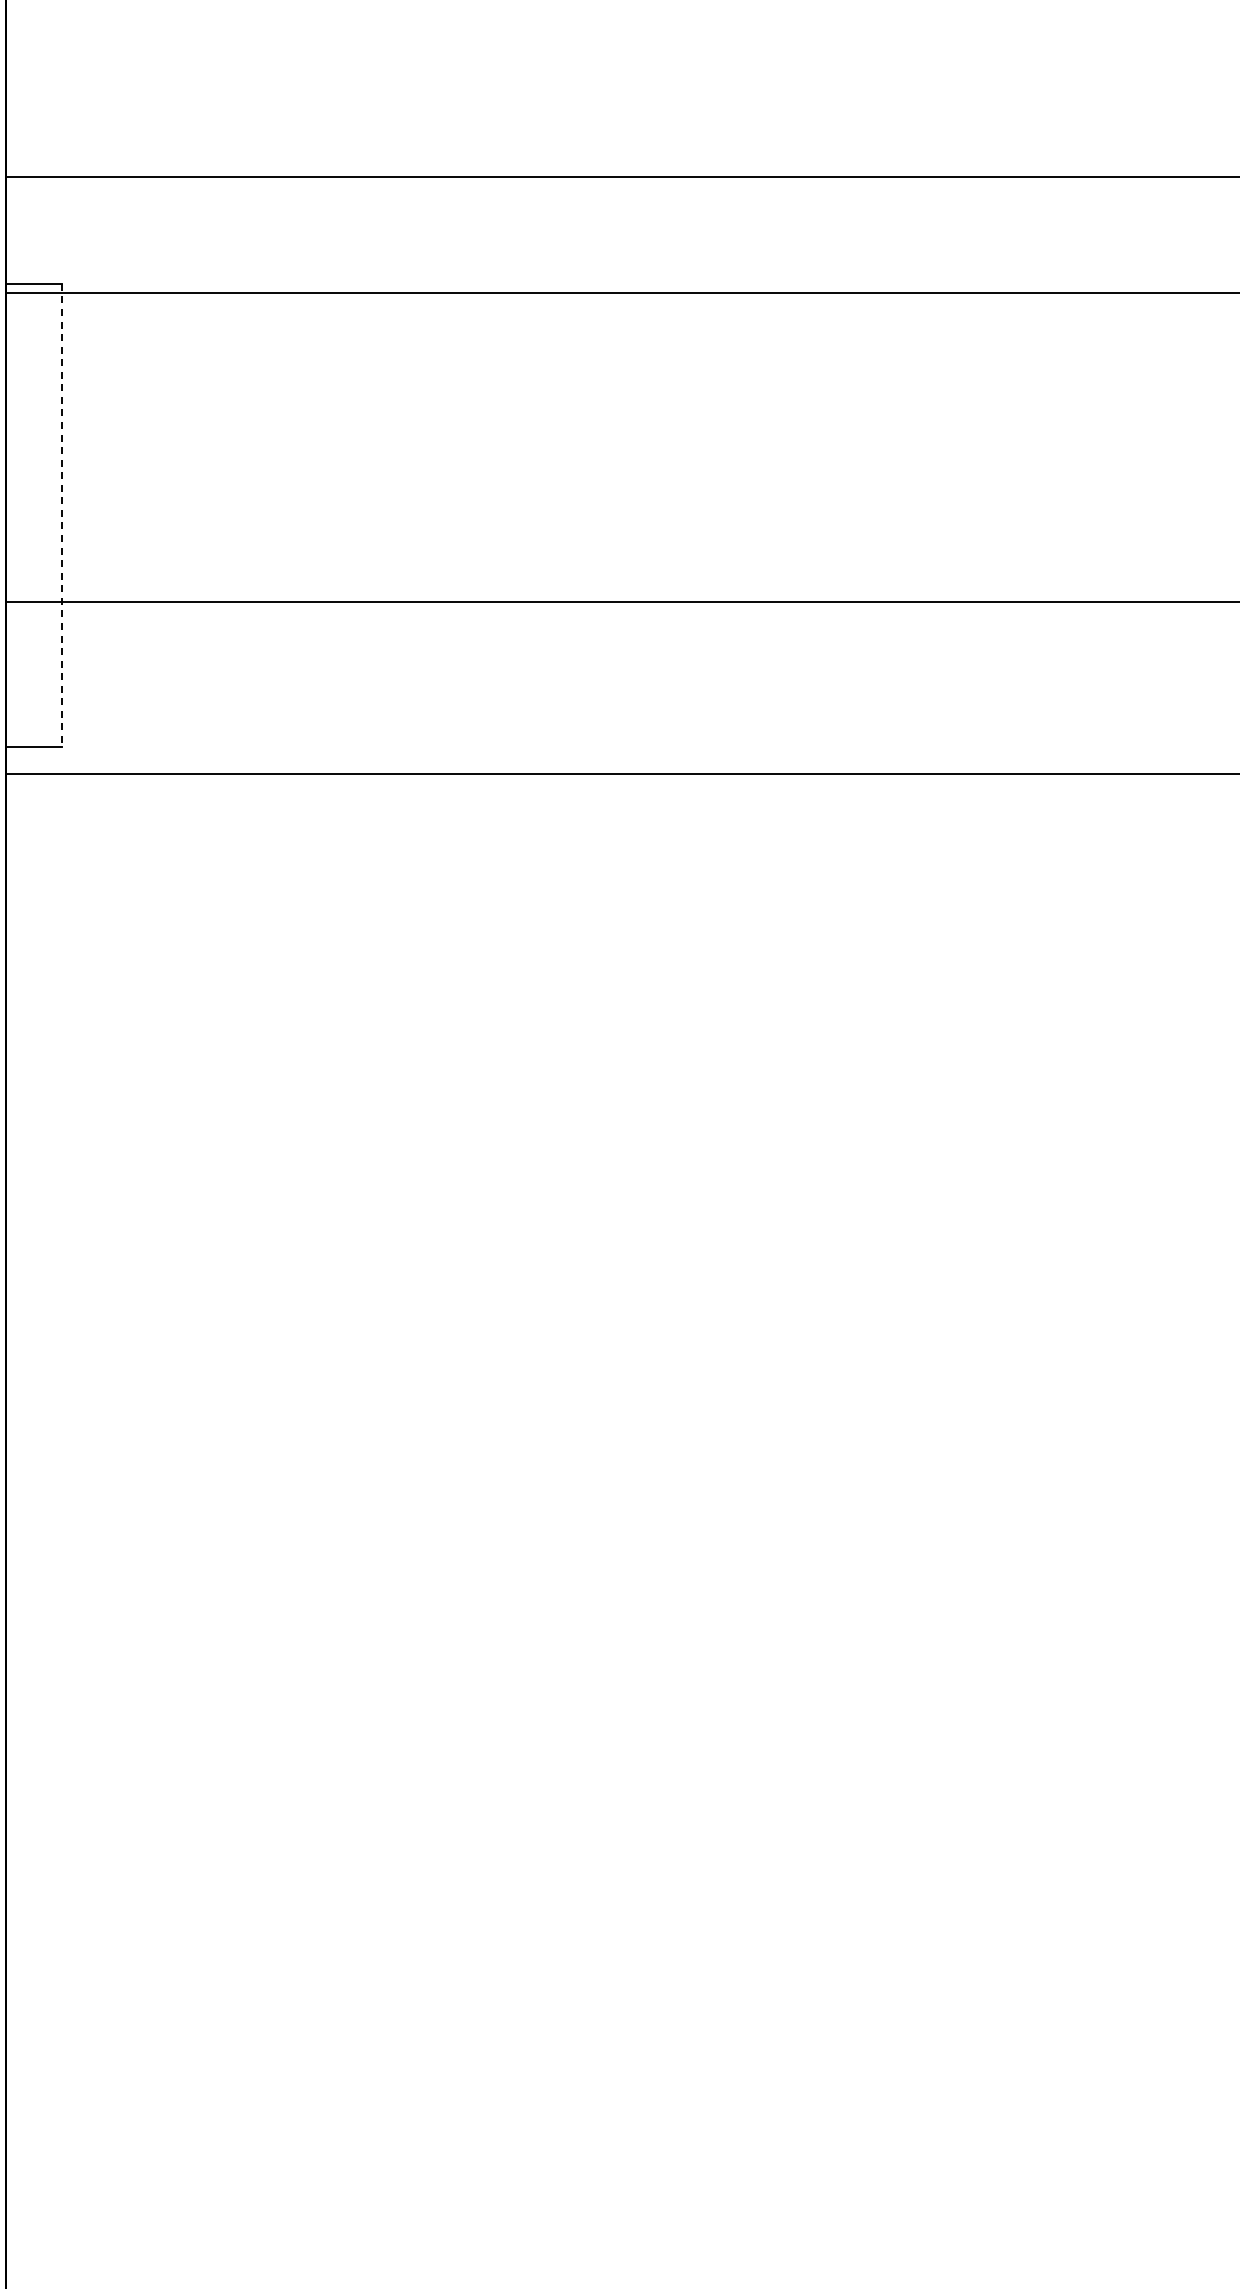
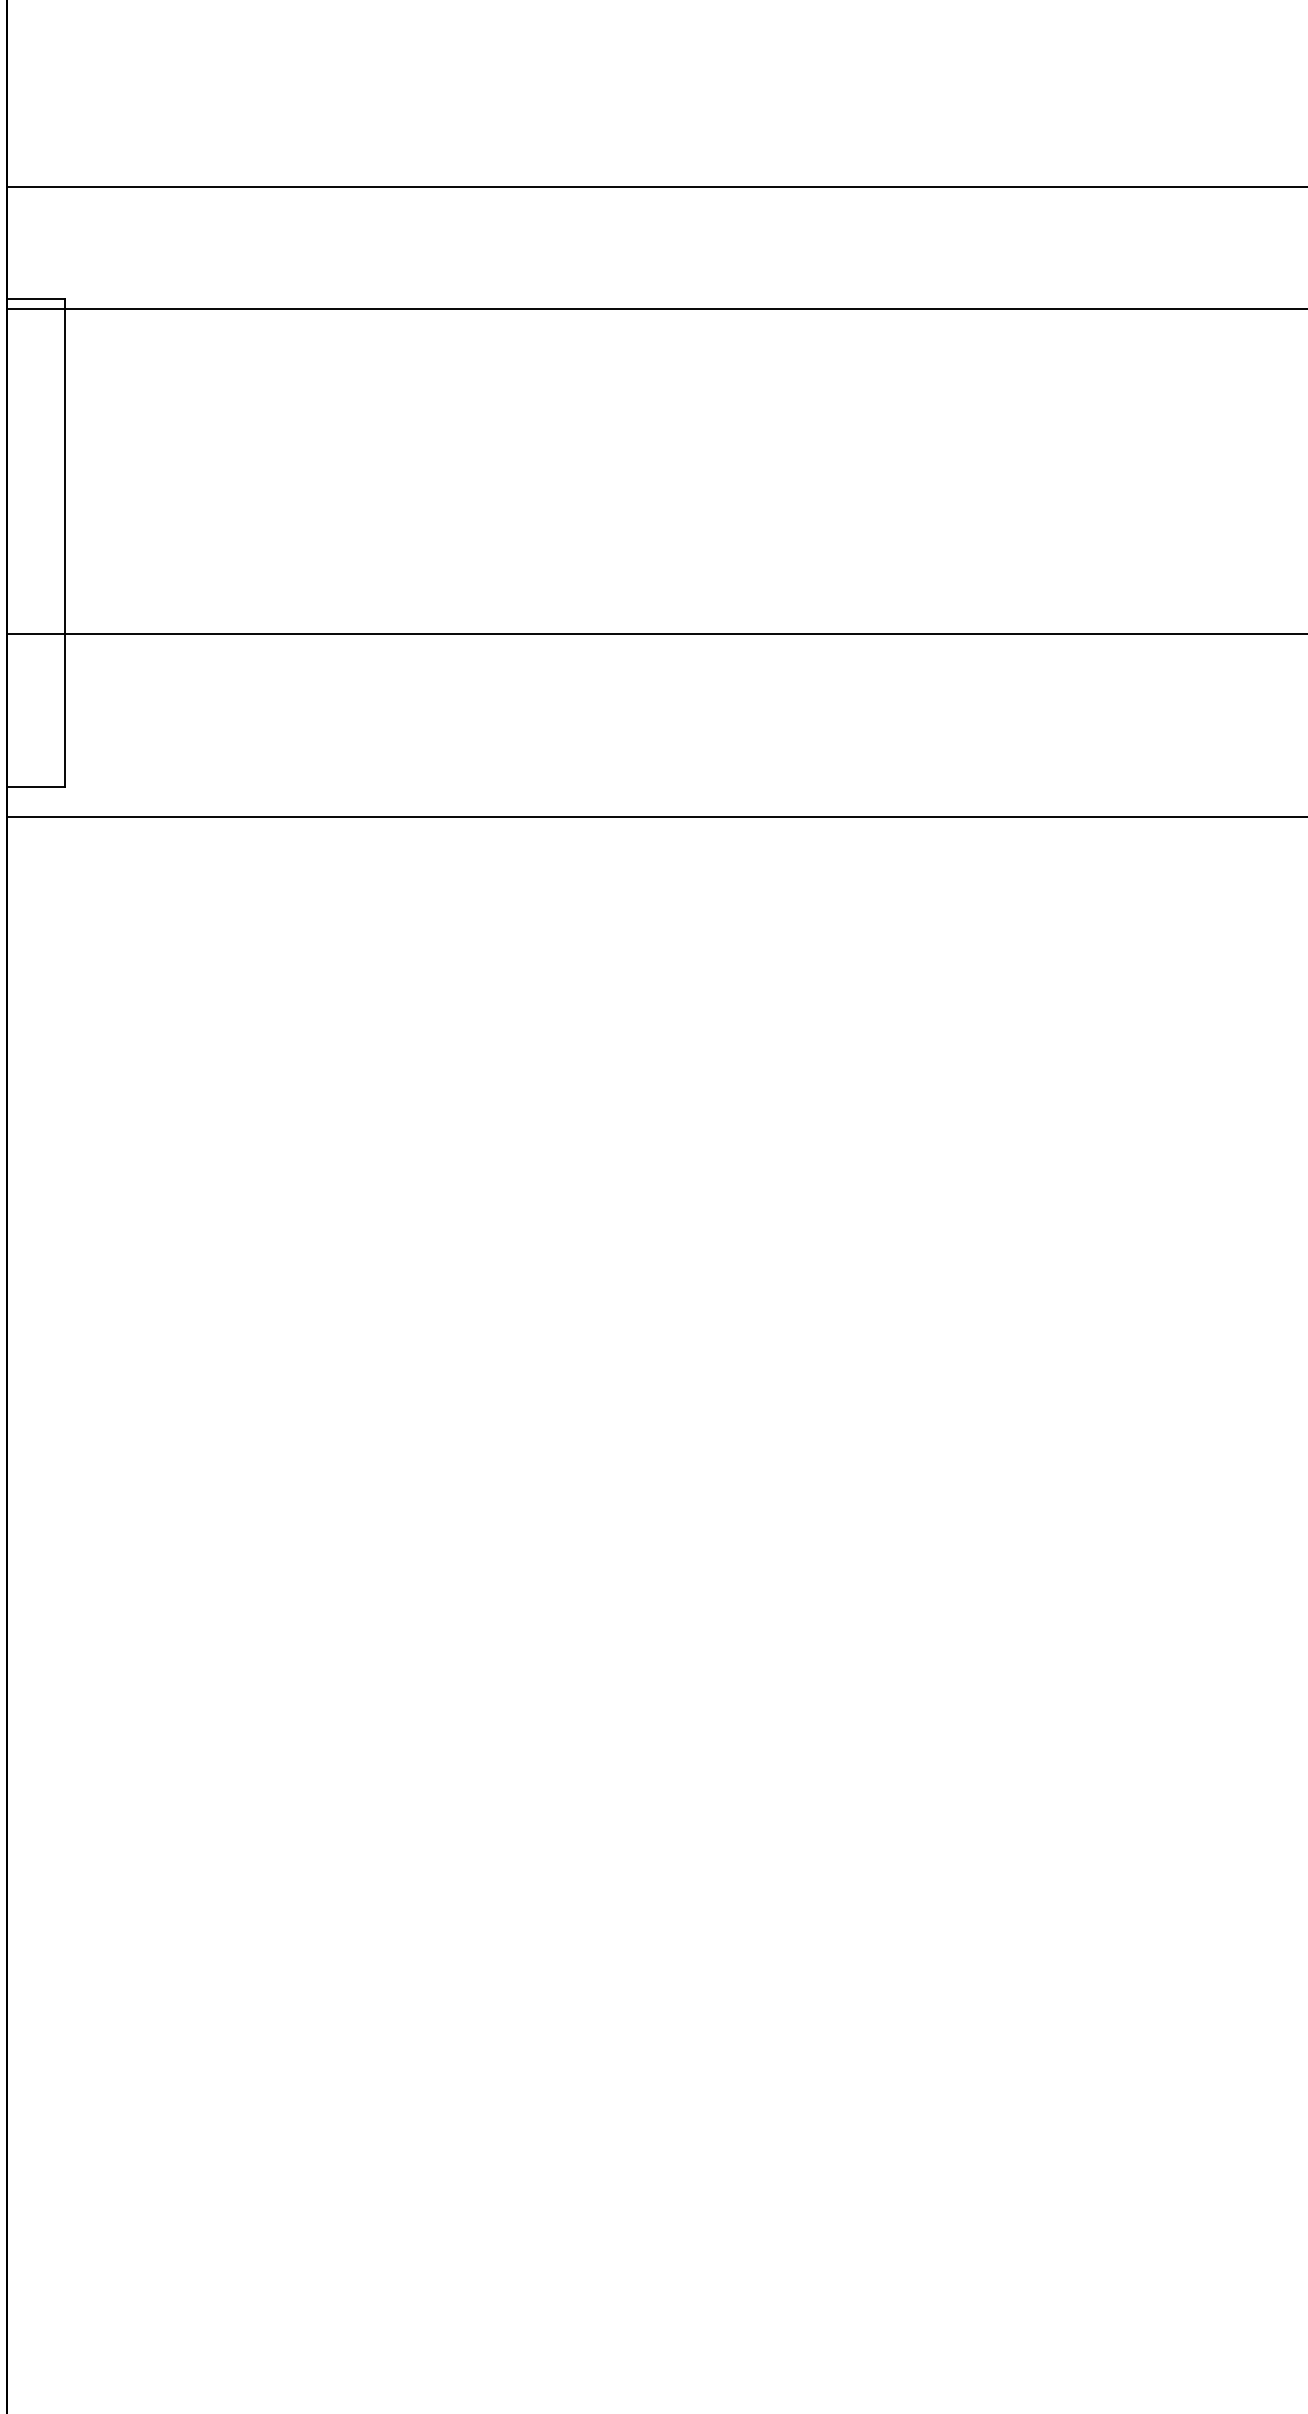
line: (61, 515) -> (64, 543), dashed -> solid

